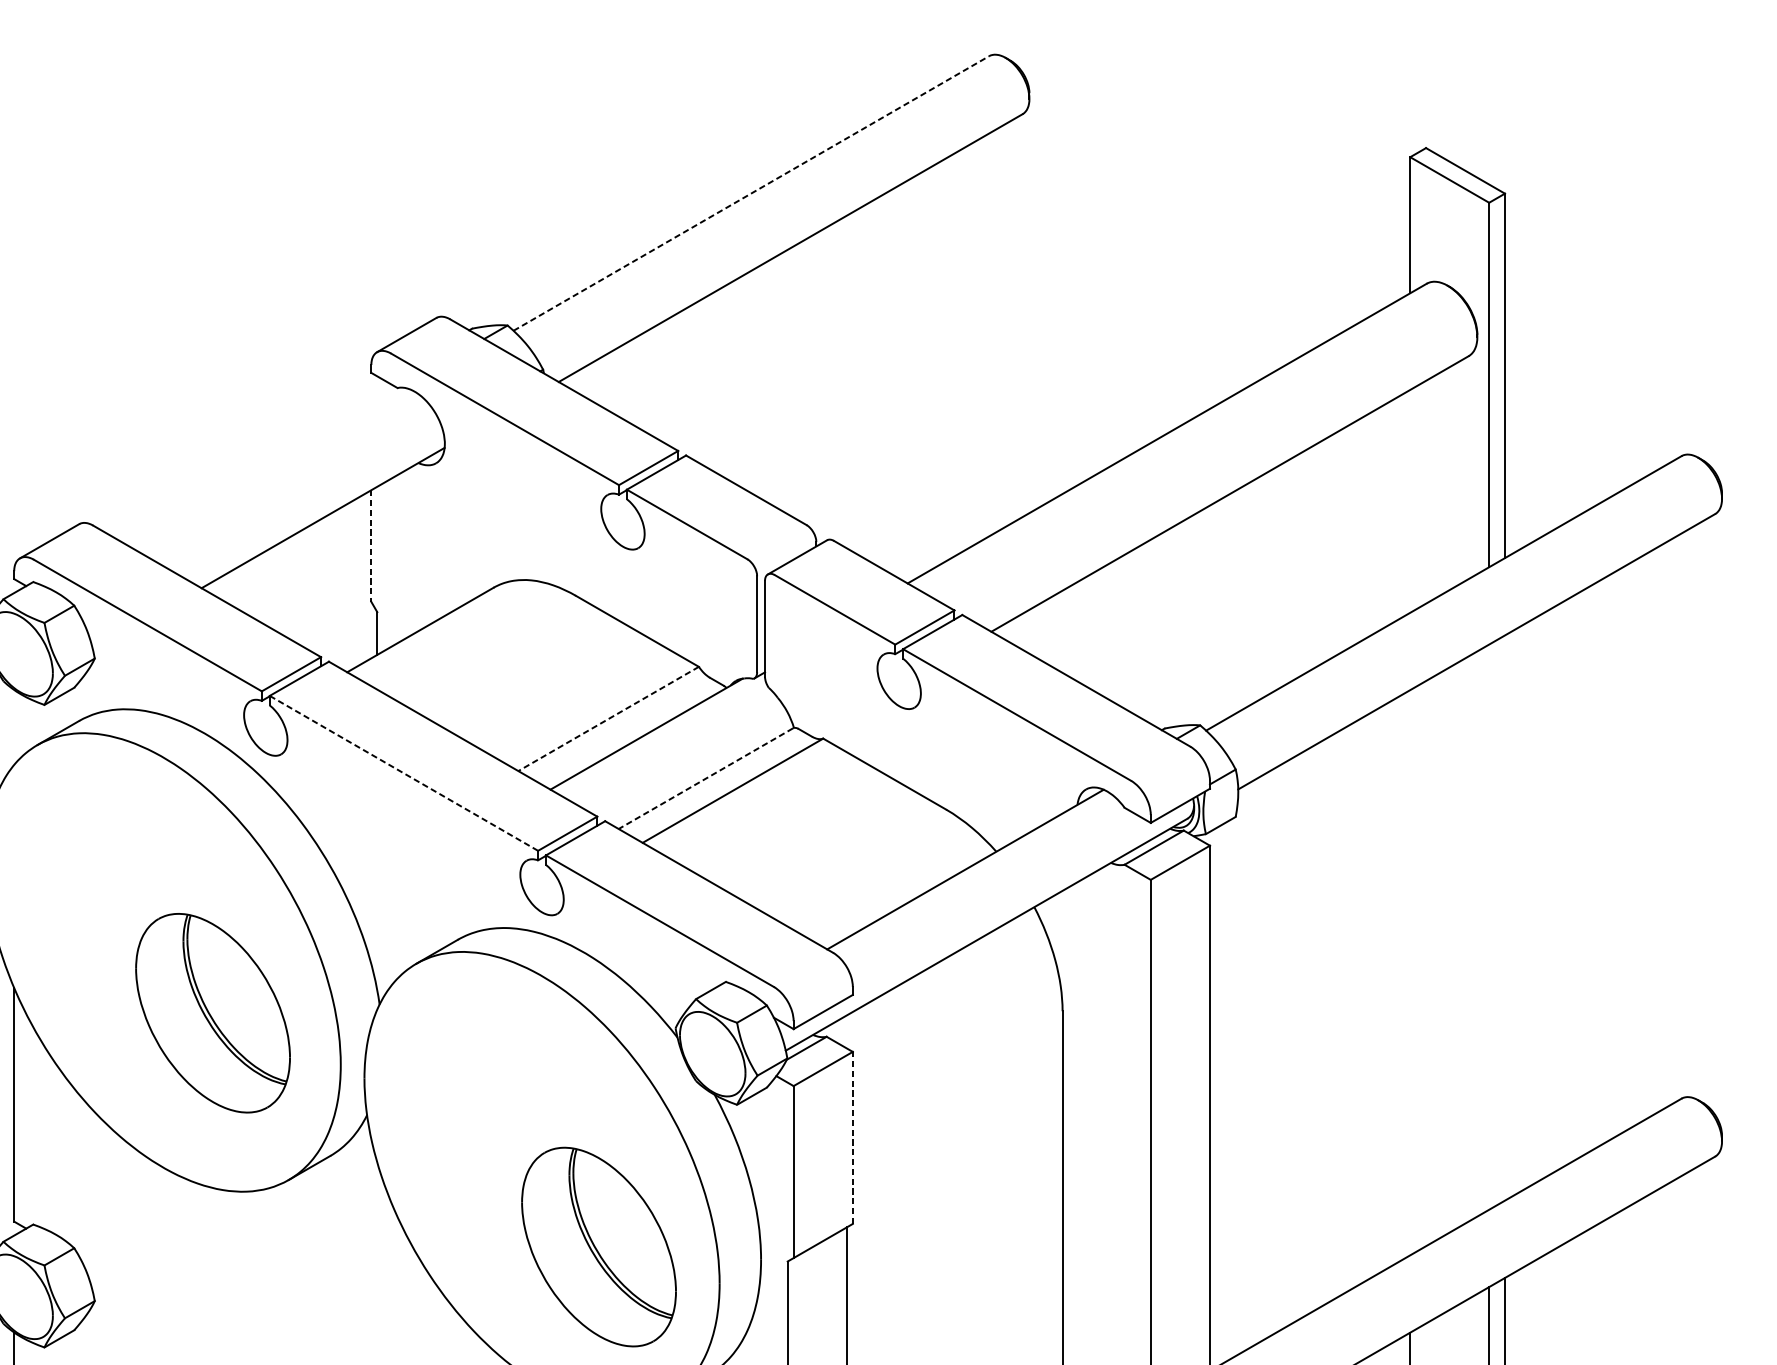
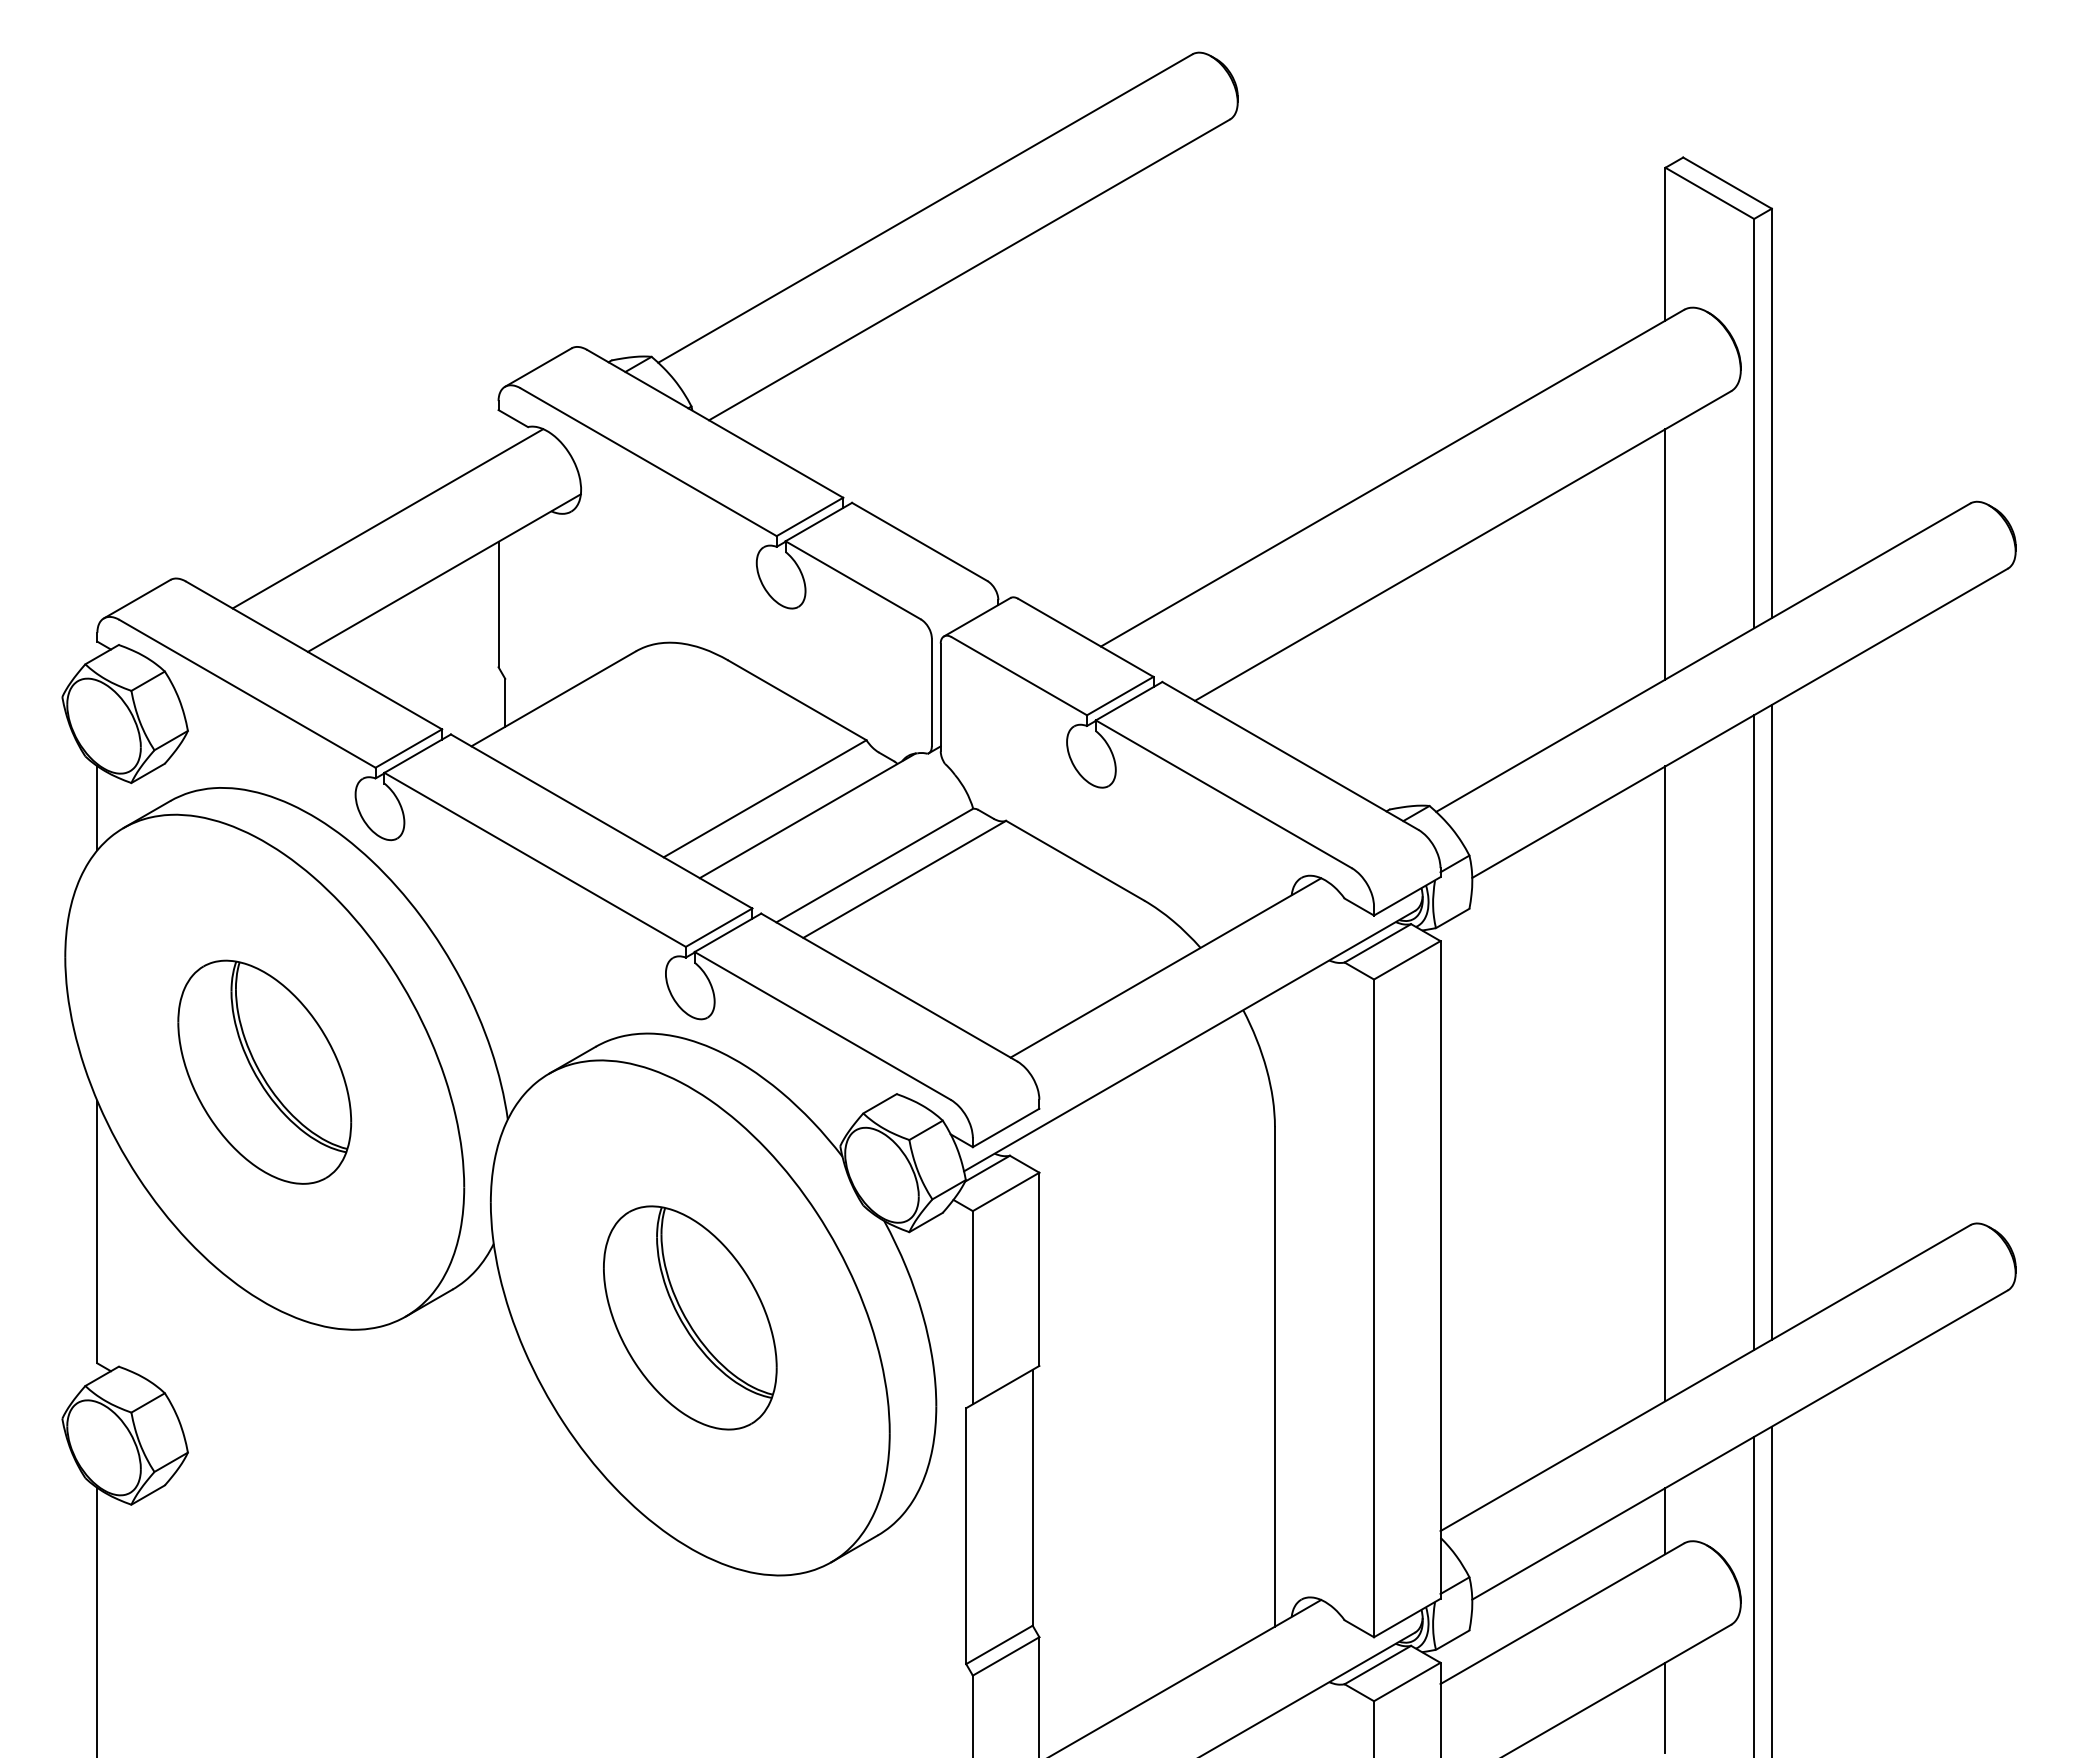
line: (751, 193) -> (925, 208), dashed -> solid
line: (272, 469) -> (387, 518), added
line: (1410, 501) -> (1665, 554), added
line: (371, 546) -> (498, 604), dashed -> solid
line: (608, 719) -> (764, 799), dashed -> solid
line: (14, 727) -> (97, 808), added
line: (403, 773) -> (534, 859), dashed -> solid
line: (705, 779) -> (873, 866), dashed -> solid
line: (1504, 917) -> (1771, 1021), added
line: (1489, 927) -> (1754, 1032), added
line: (1410, 972) -> (1665, 1083), added
part: (212, 1012) -> (264, 1071), moved
line: (852, 1138) -> (1039, 1269), dashed -> solid
part: (599, 1246) -> (690, 1317), moved

